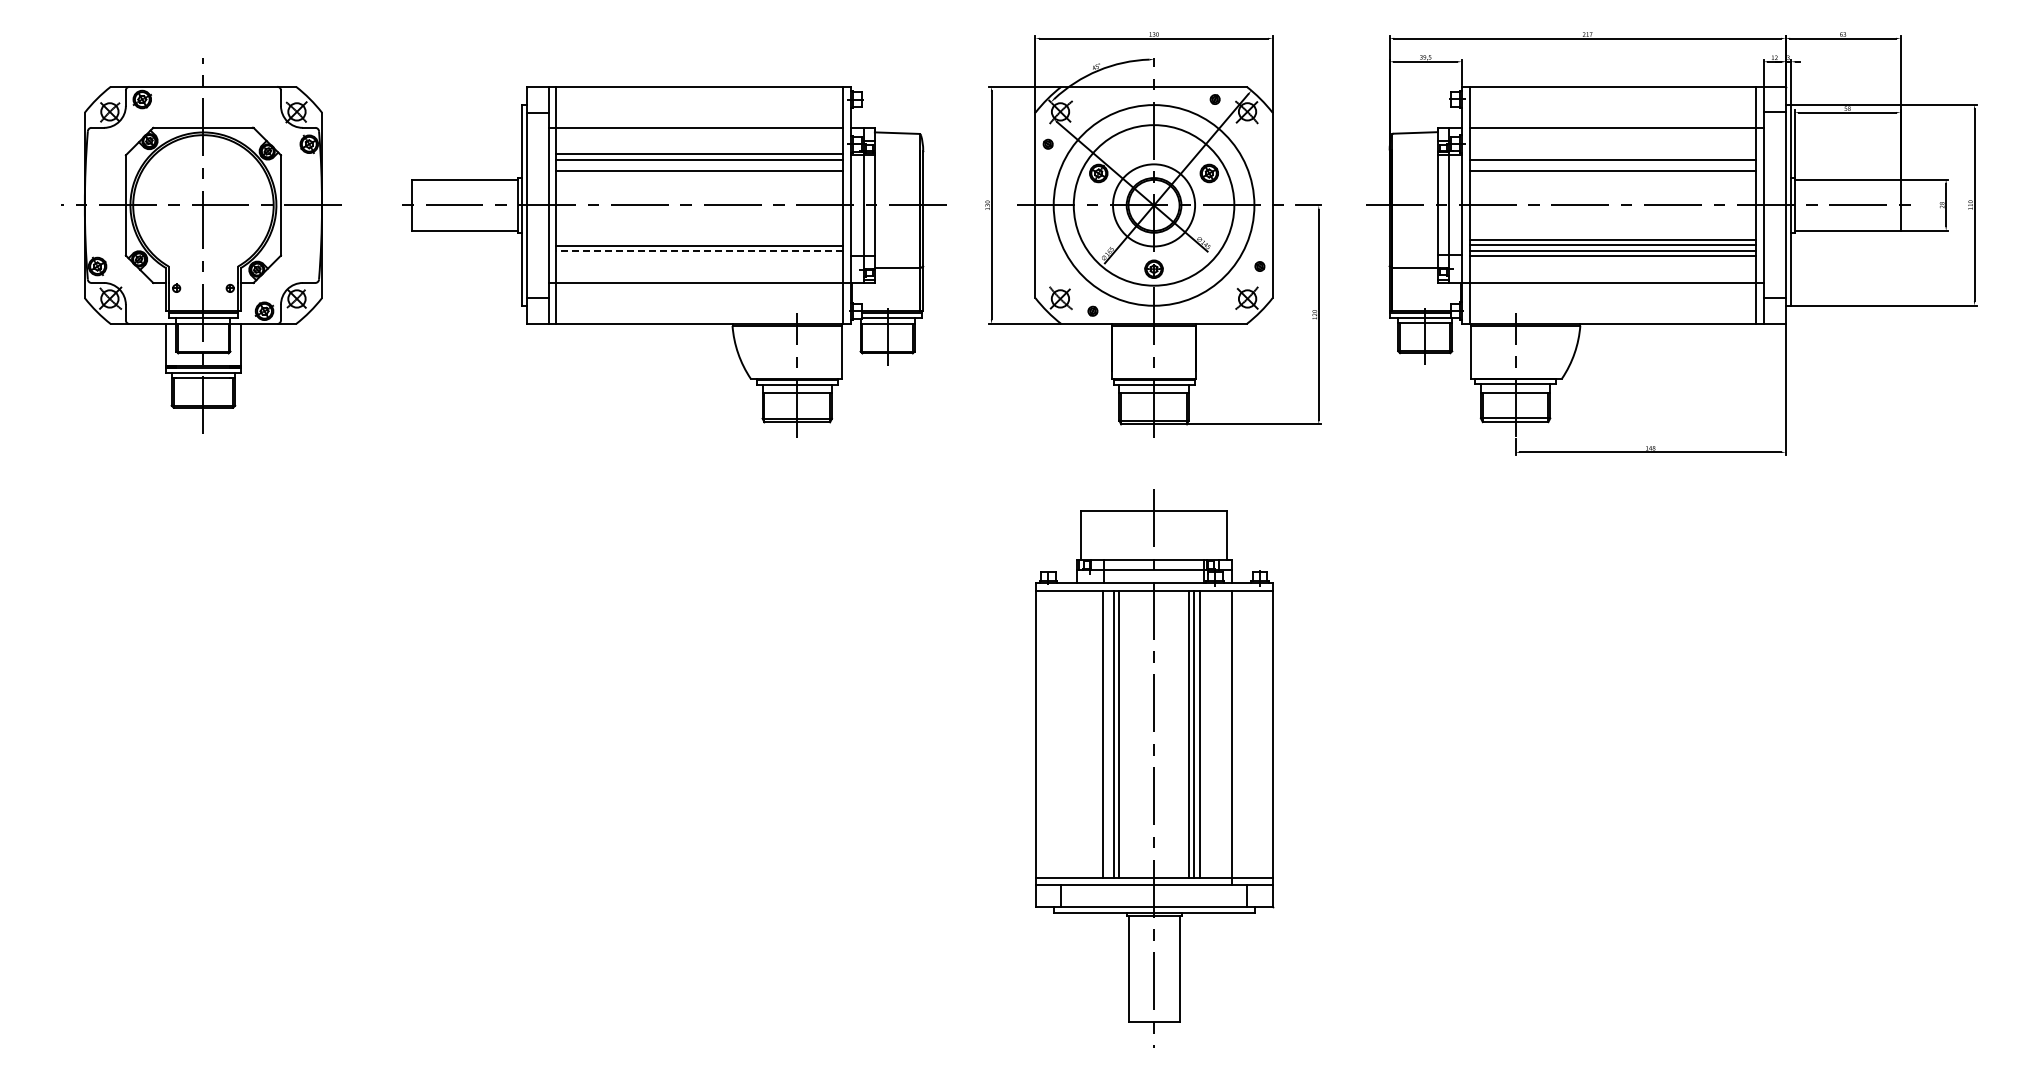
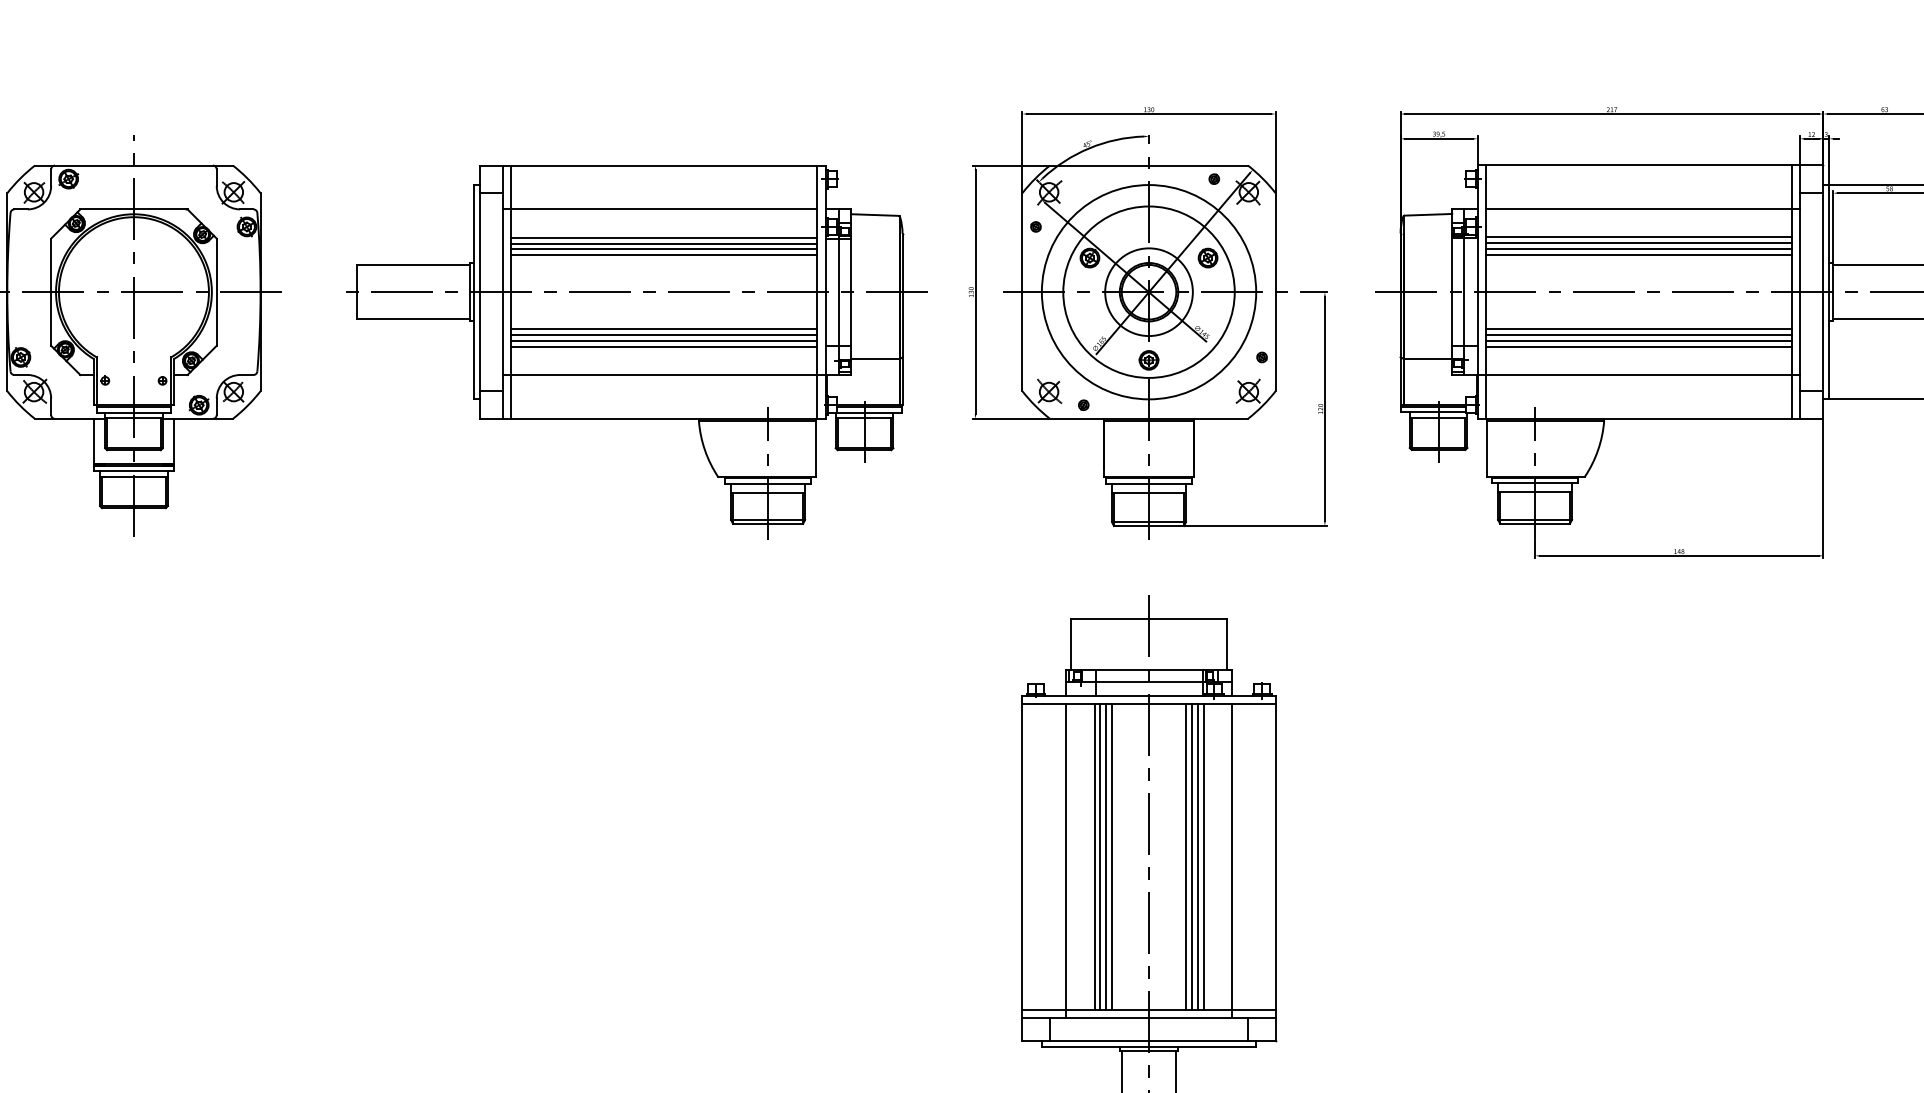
line: (1612, 154) -> (1638, 237), added
line: (699, 165) -> (663, 249), added
line: (1612, 165) -> (1638, 249), added
line: (699, 240) -> (663, 329), added
line: (699, 251) -> (663, 341), dashed -> solid
line: (699, 256) -> (663, 346), added
line: (1108, 734) -> (1100, 857), added
line: (1205, 734) -> (1203, 857), added
line: (1076, 738) -> (1066, 861), added

